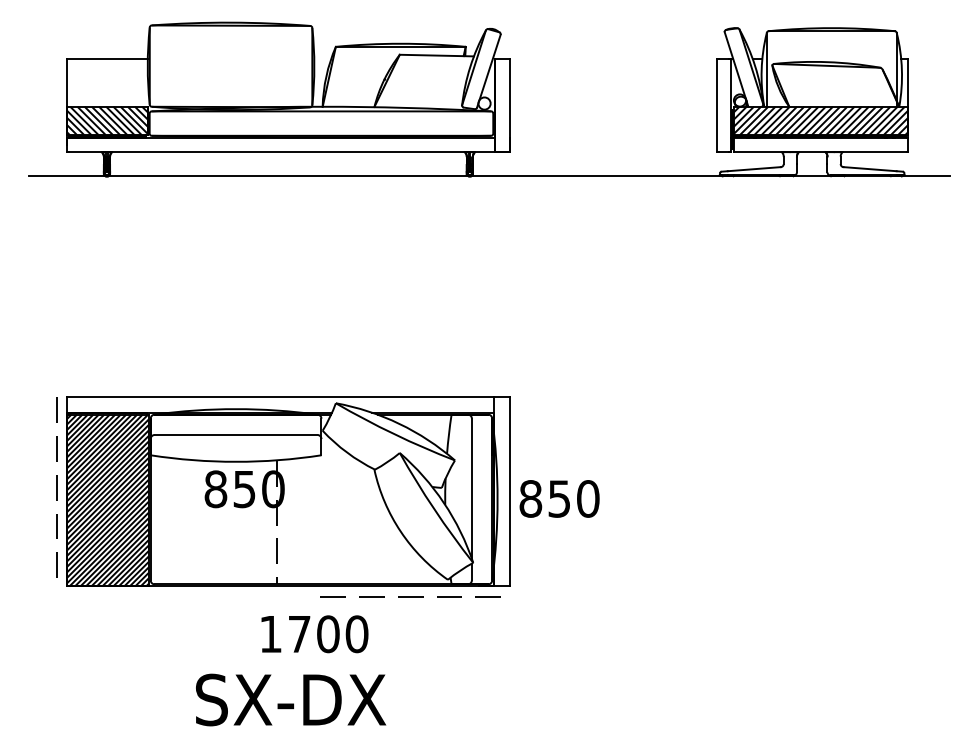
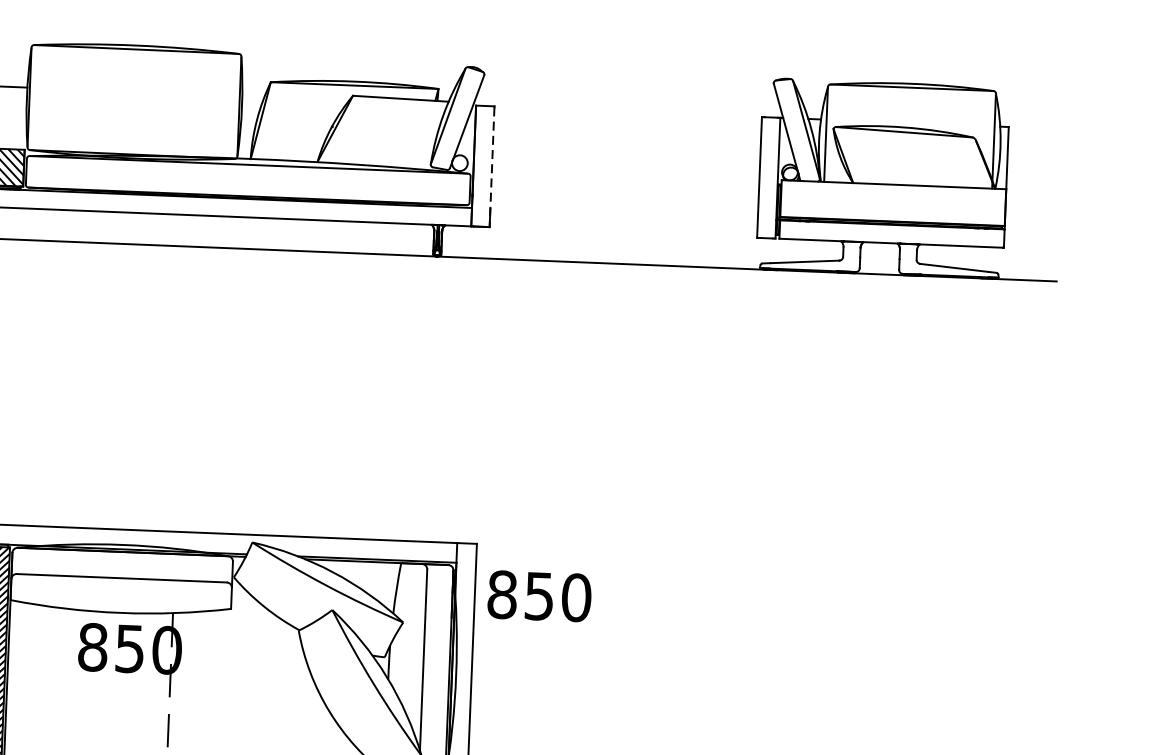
line: (509, 106) -> (491, 168), solid -> dashed
hatch: (820, 120) -> (892, 202), removed
text: (559, 498) -> (539, 595), moved

